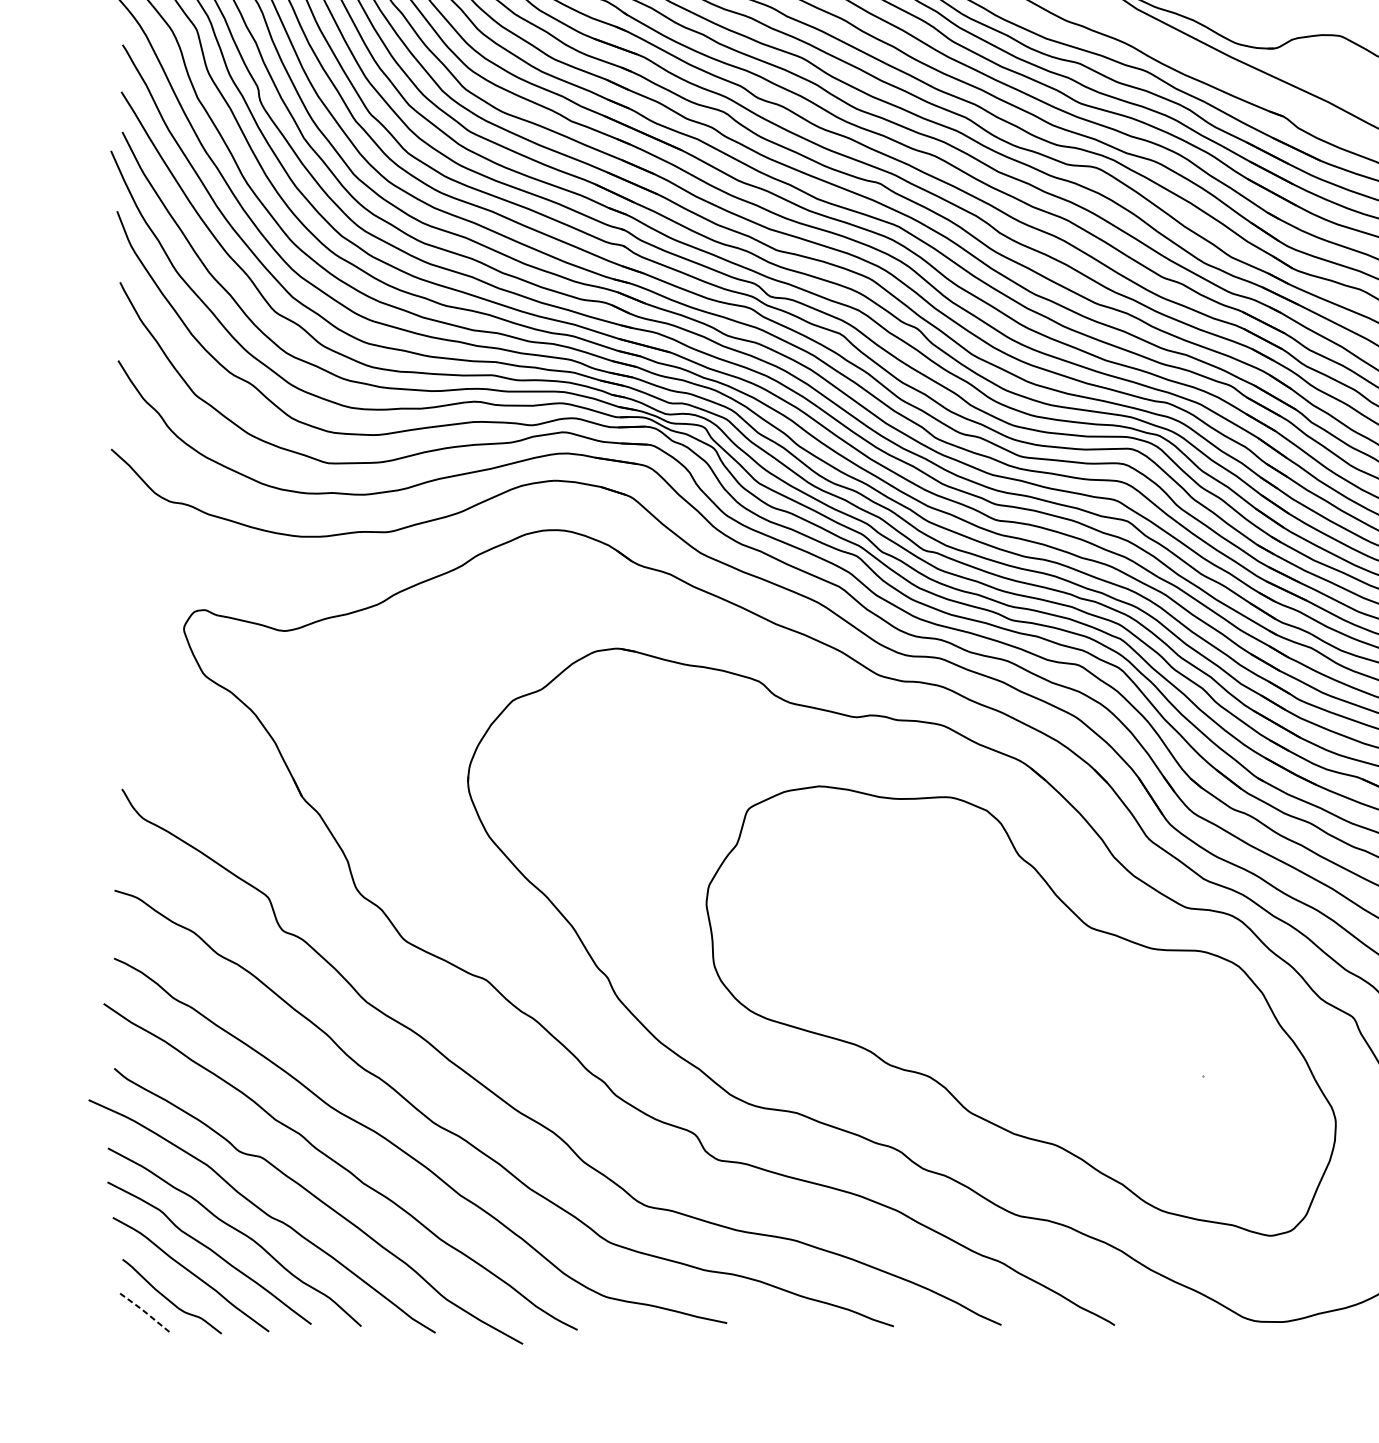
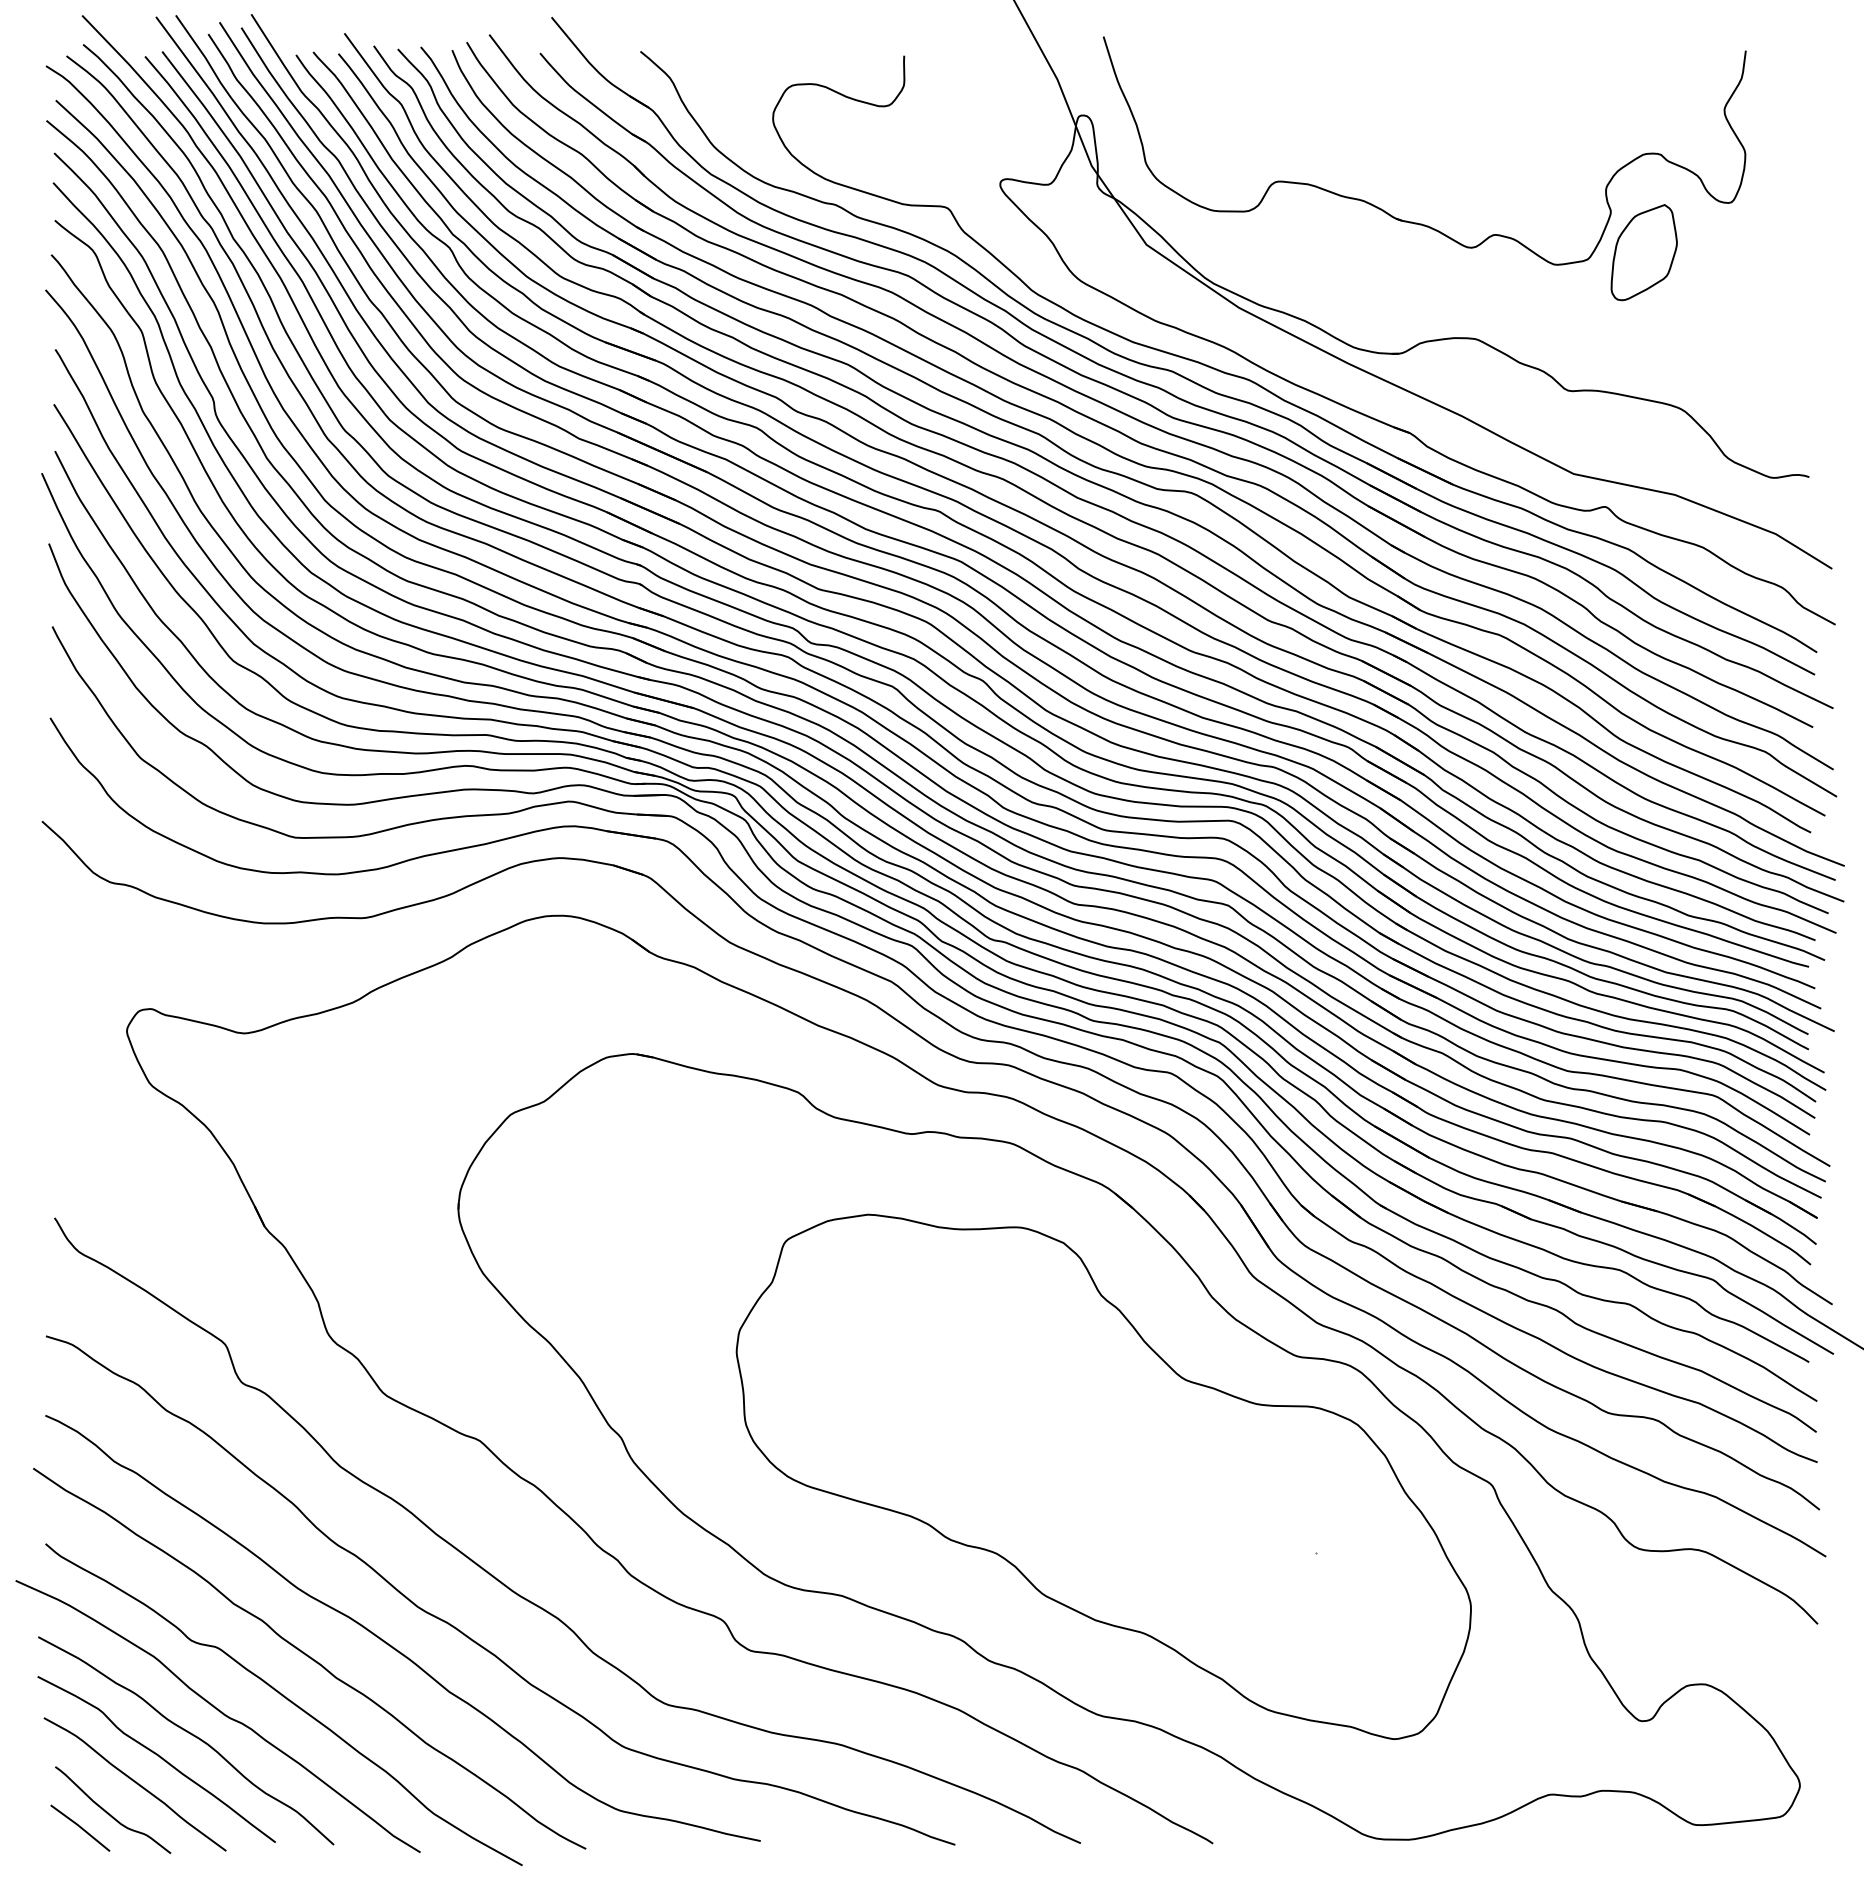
line: (143, 1310) -> (79, 1826), dashed -> solid

